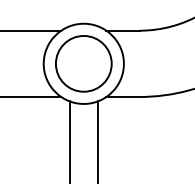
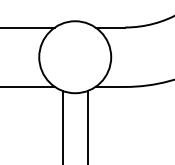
circle: (84, 64) -> (75, 57), removed

